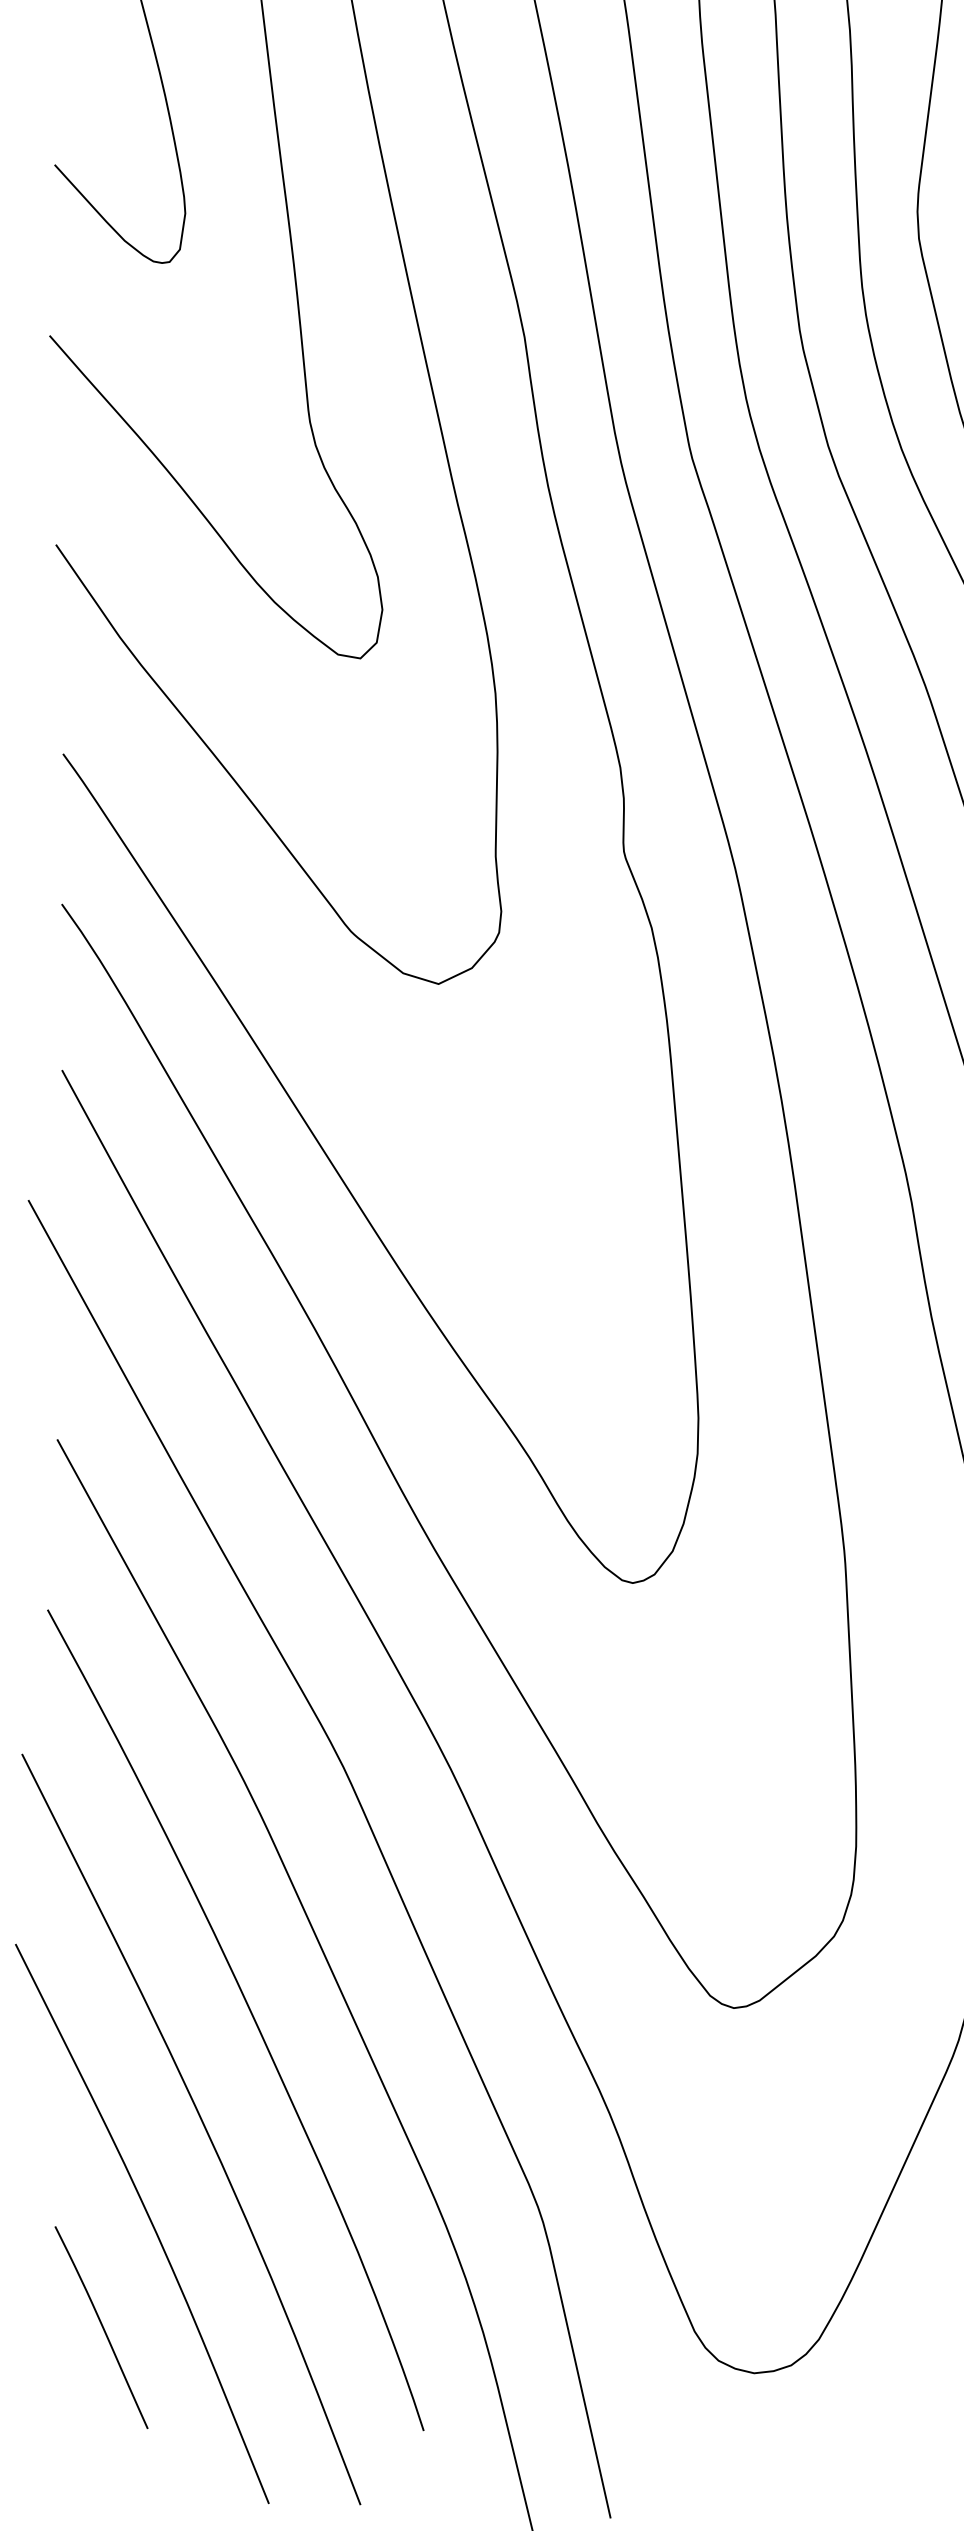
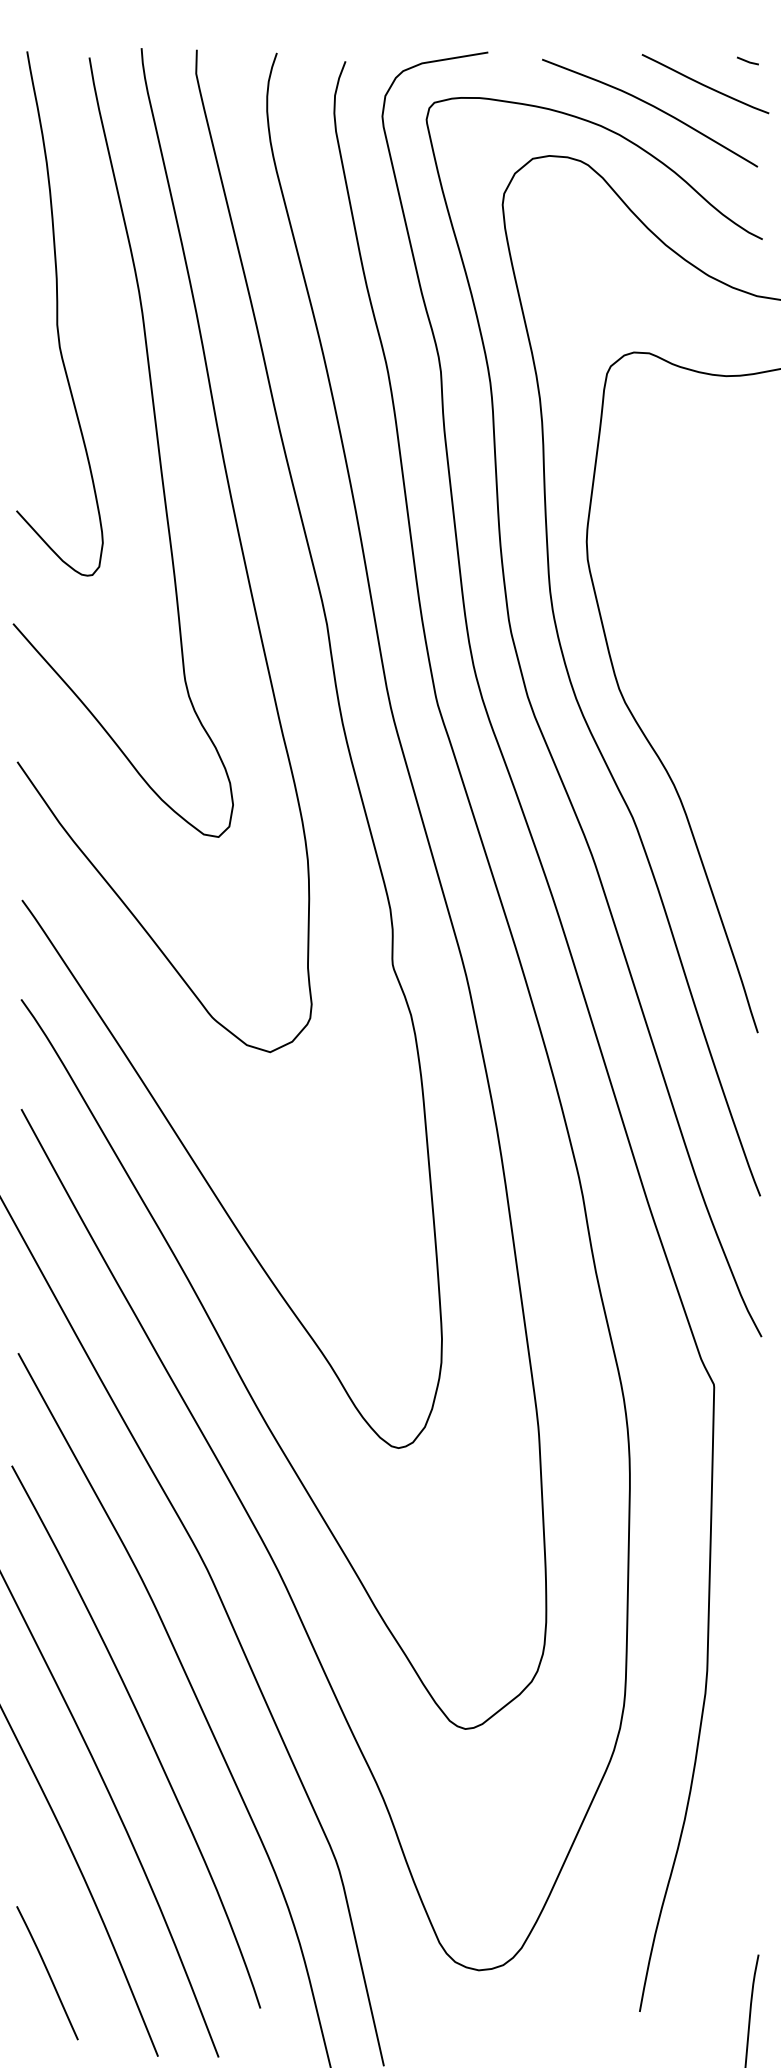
curve: (101, 2328) -> (47, 1973), moved

